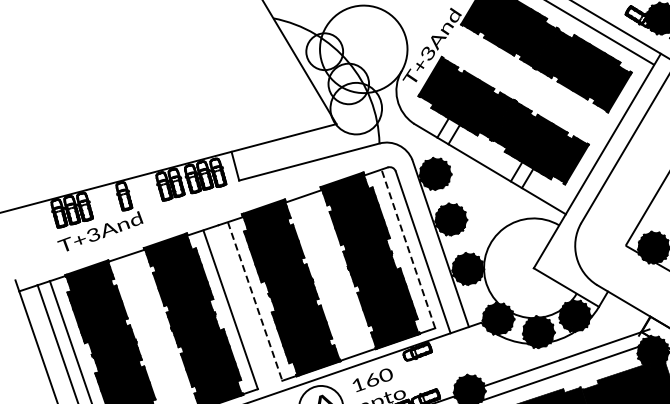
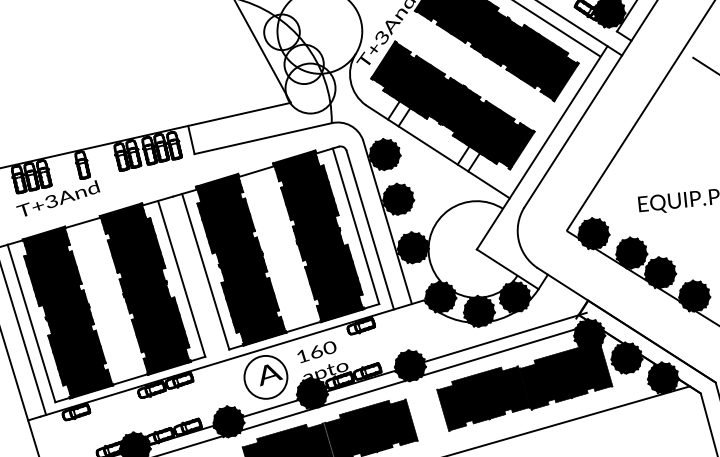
line: (407, 248) -> (355, 225), dashed -> solid
line: (254, 302) -> (205, 272), dashed -> solid

